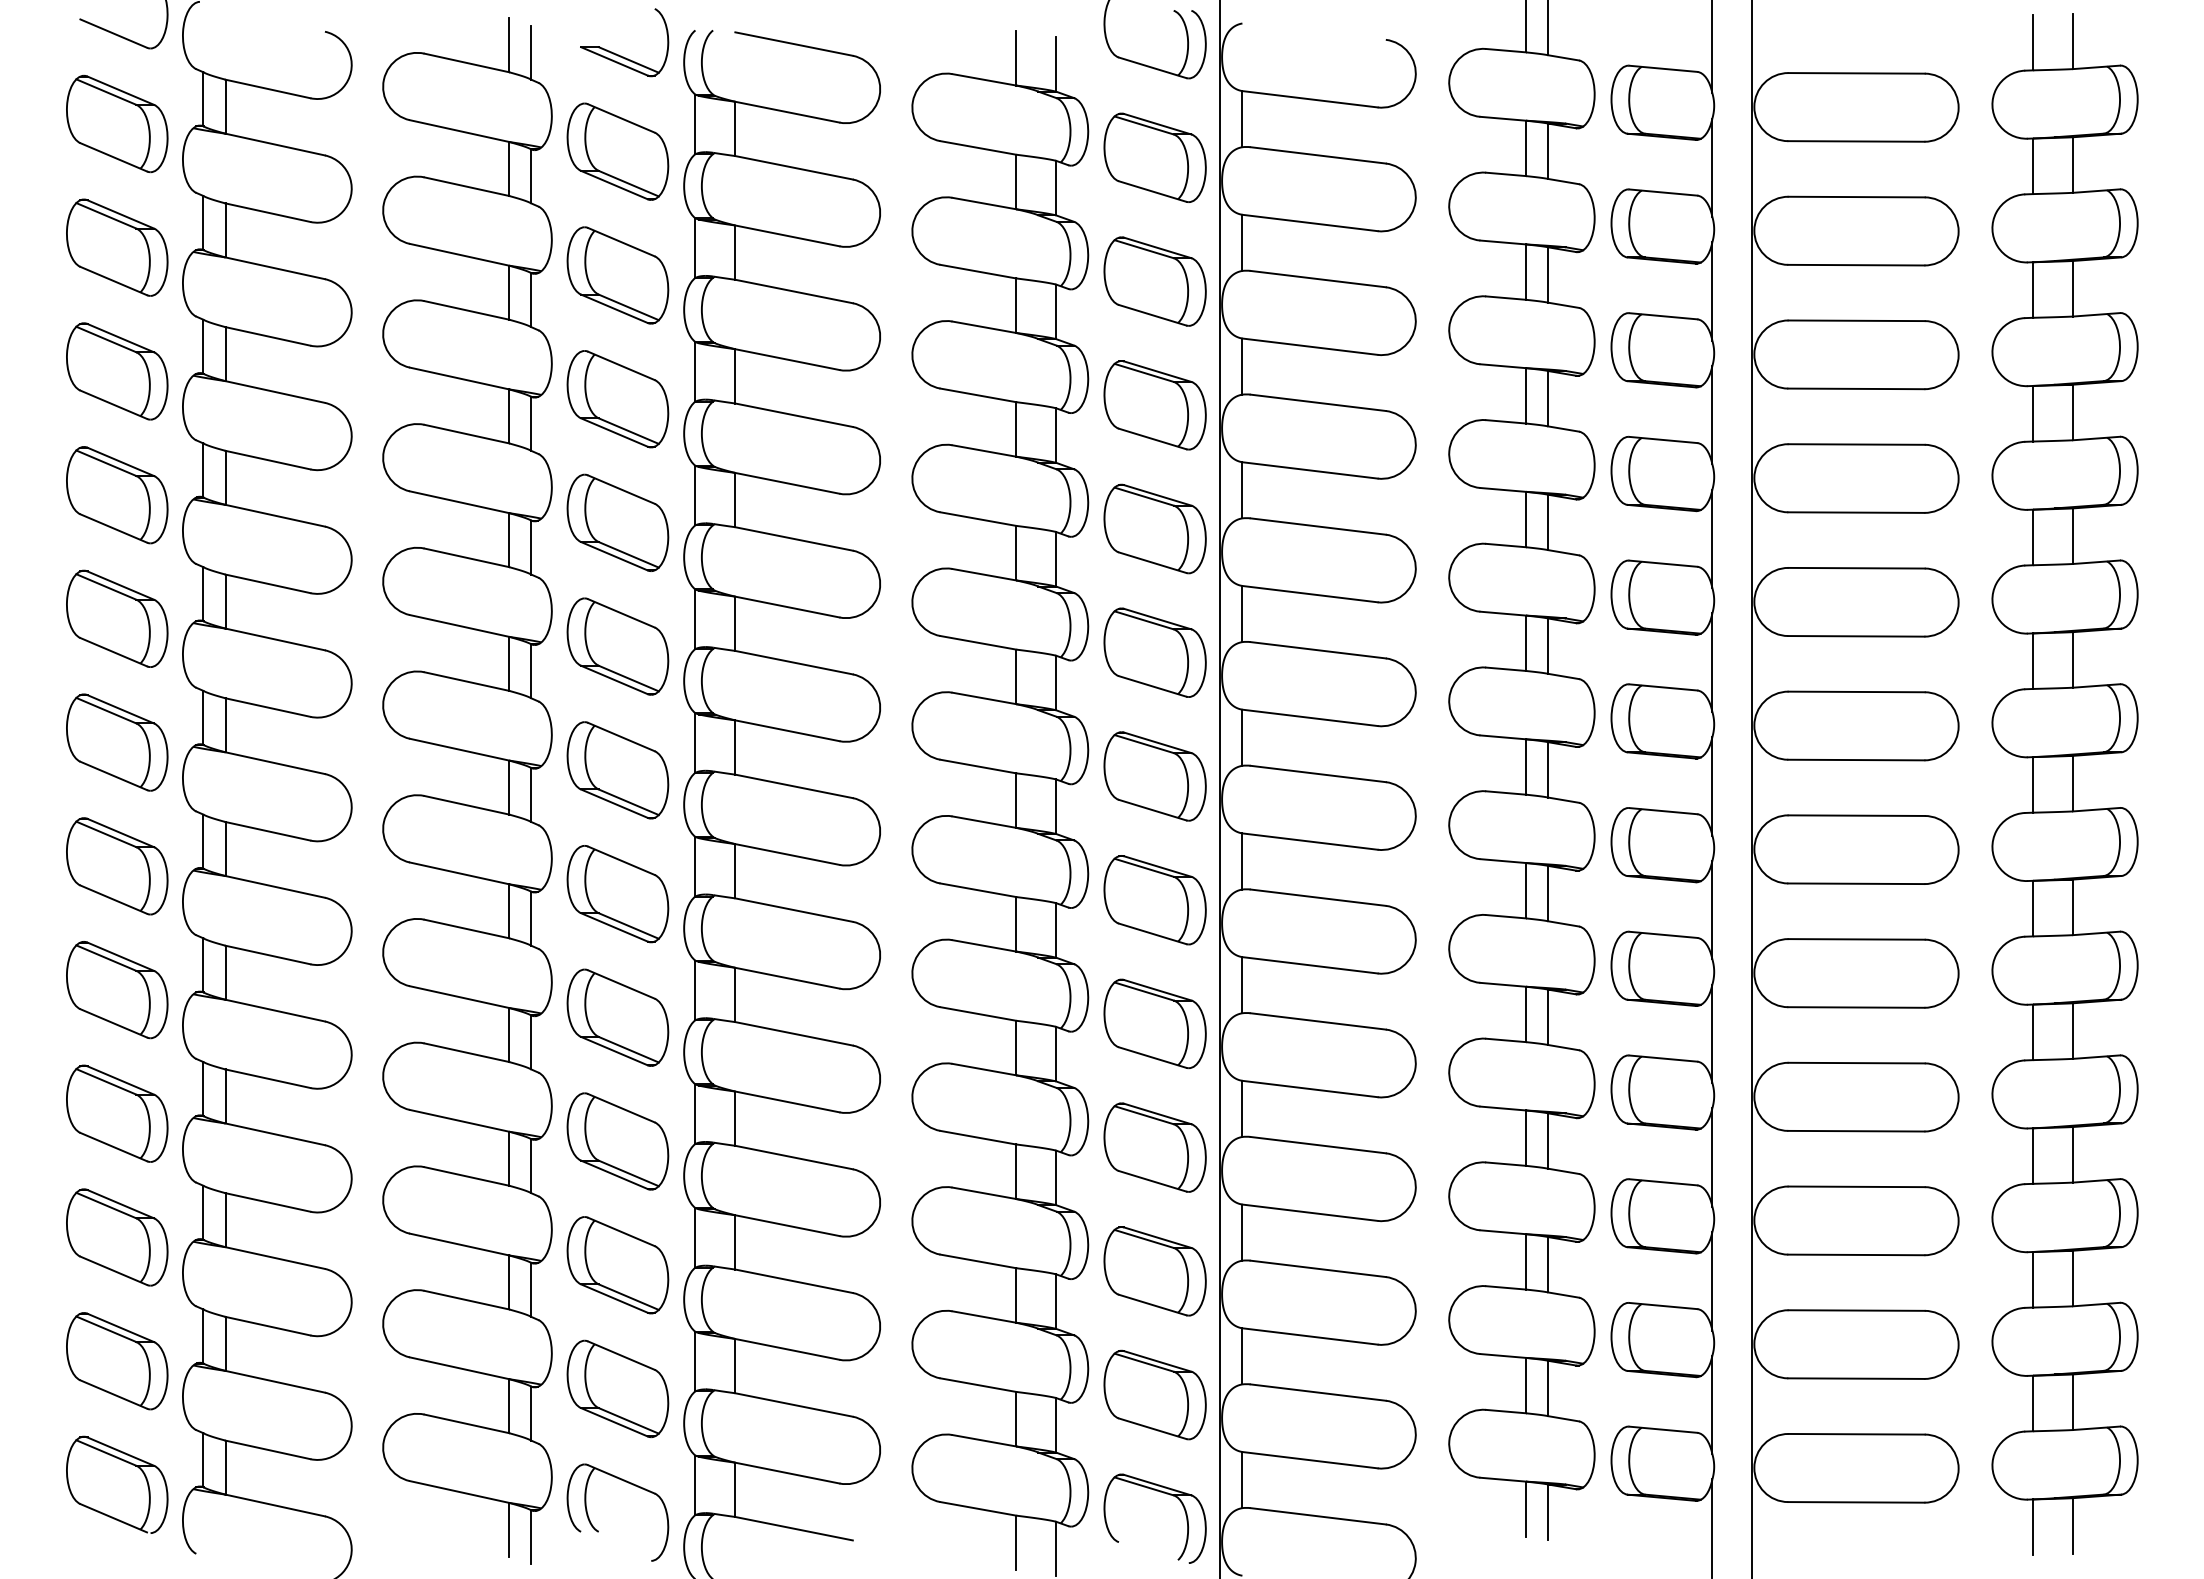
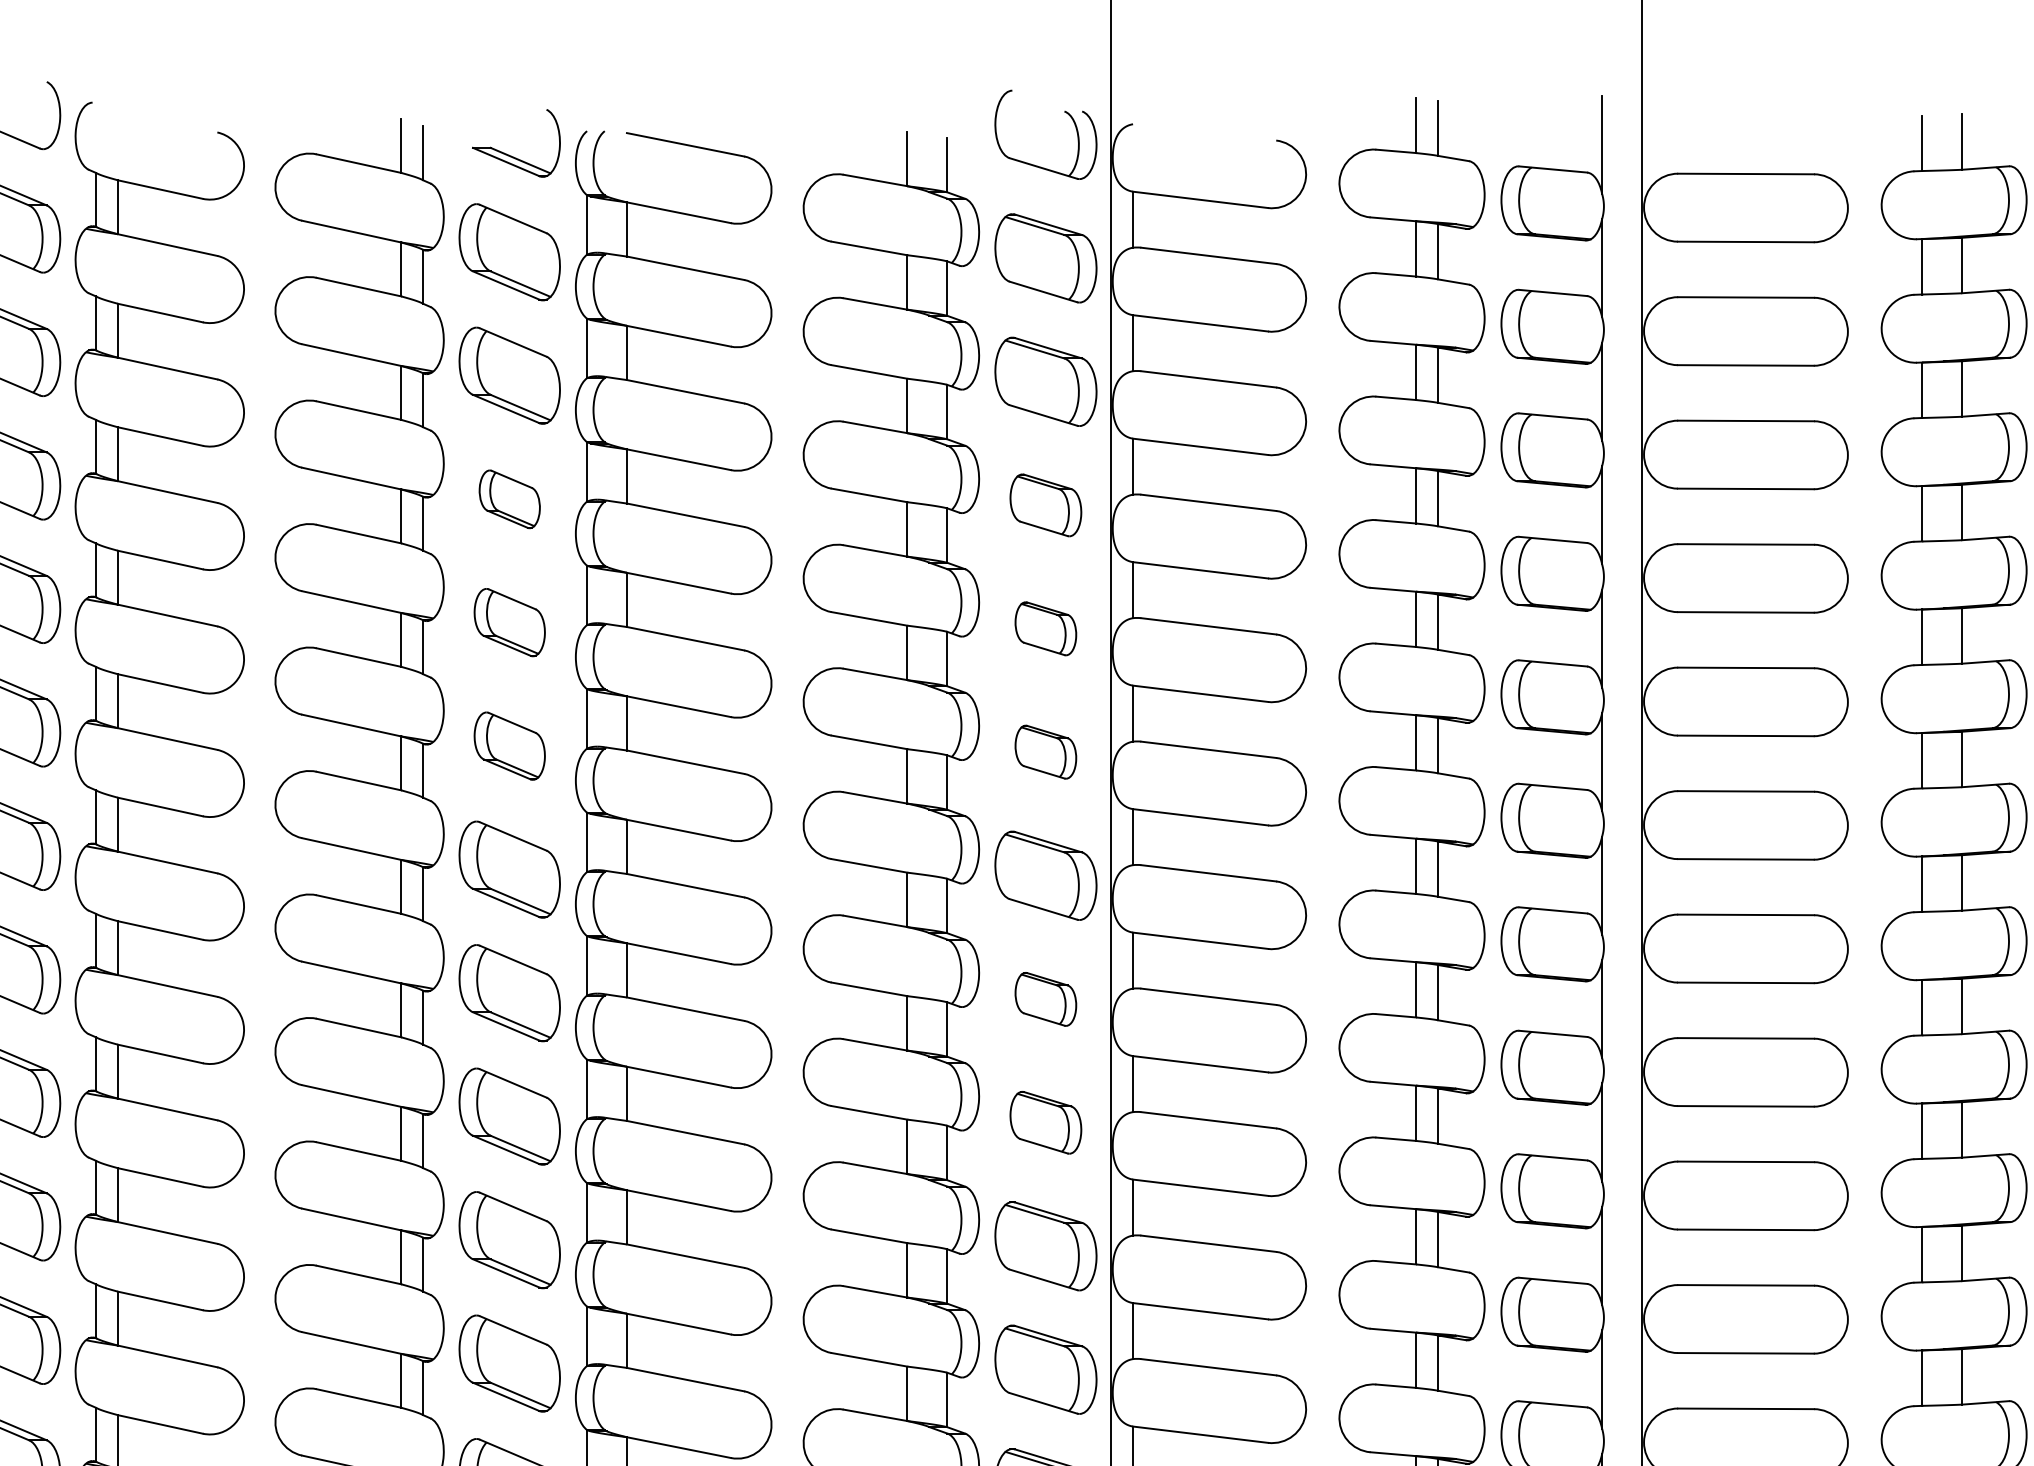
part: (617, 399) -> (509, 499), size x0.6
part: (1154, 405) -> (1045, 505), size x0.7
part: (617, 522) -> (509, 622), size x0.7
part: (1154, 528) -> (1045, 628), size x0.6
part: (617, 646) -> (509, 746), size x0.7
part: (1154, 652) -> (1045, 752), size x0.6
part: (1154, 900) -> (1045, 999), size x0.6
part: (1154, 1023) -> (1045, 1122), size x0.7

